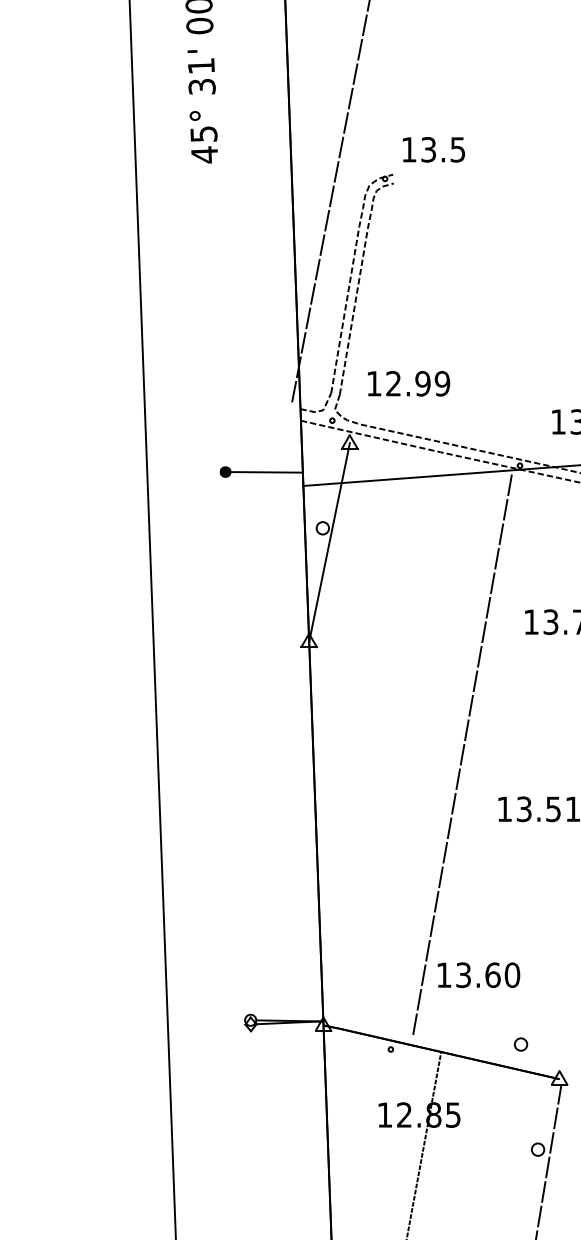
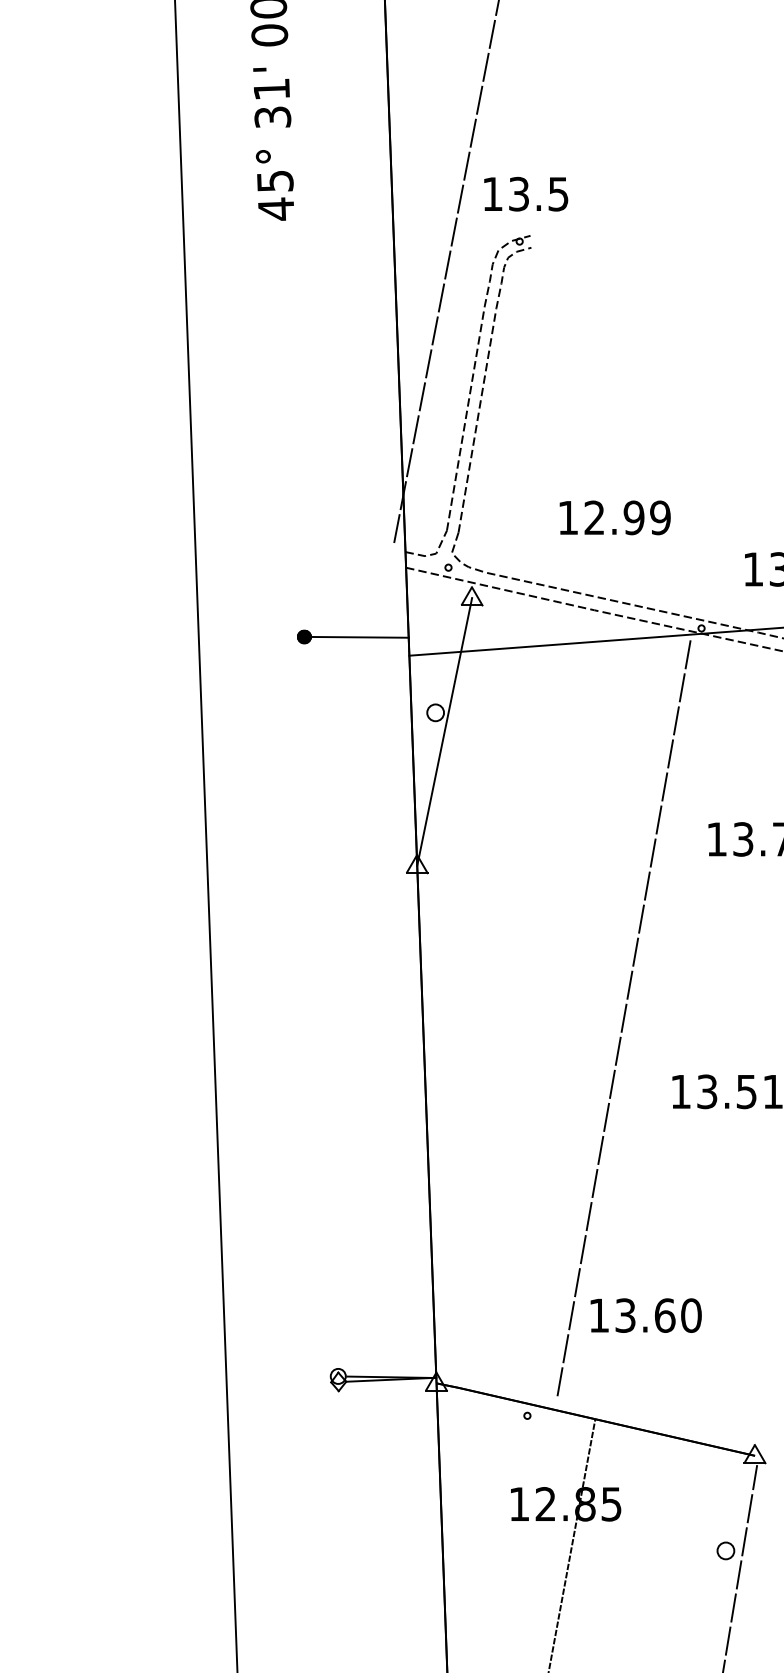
text: (433, 149) -> (525, 193), moved
text: (409, 383) -> (615, 517), moved
part: (521, 1044) -> (703, 1409), removed

